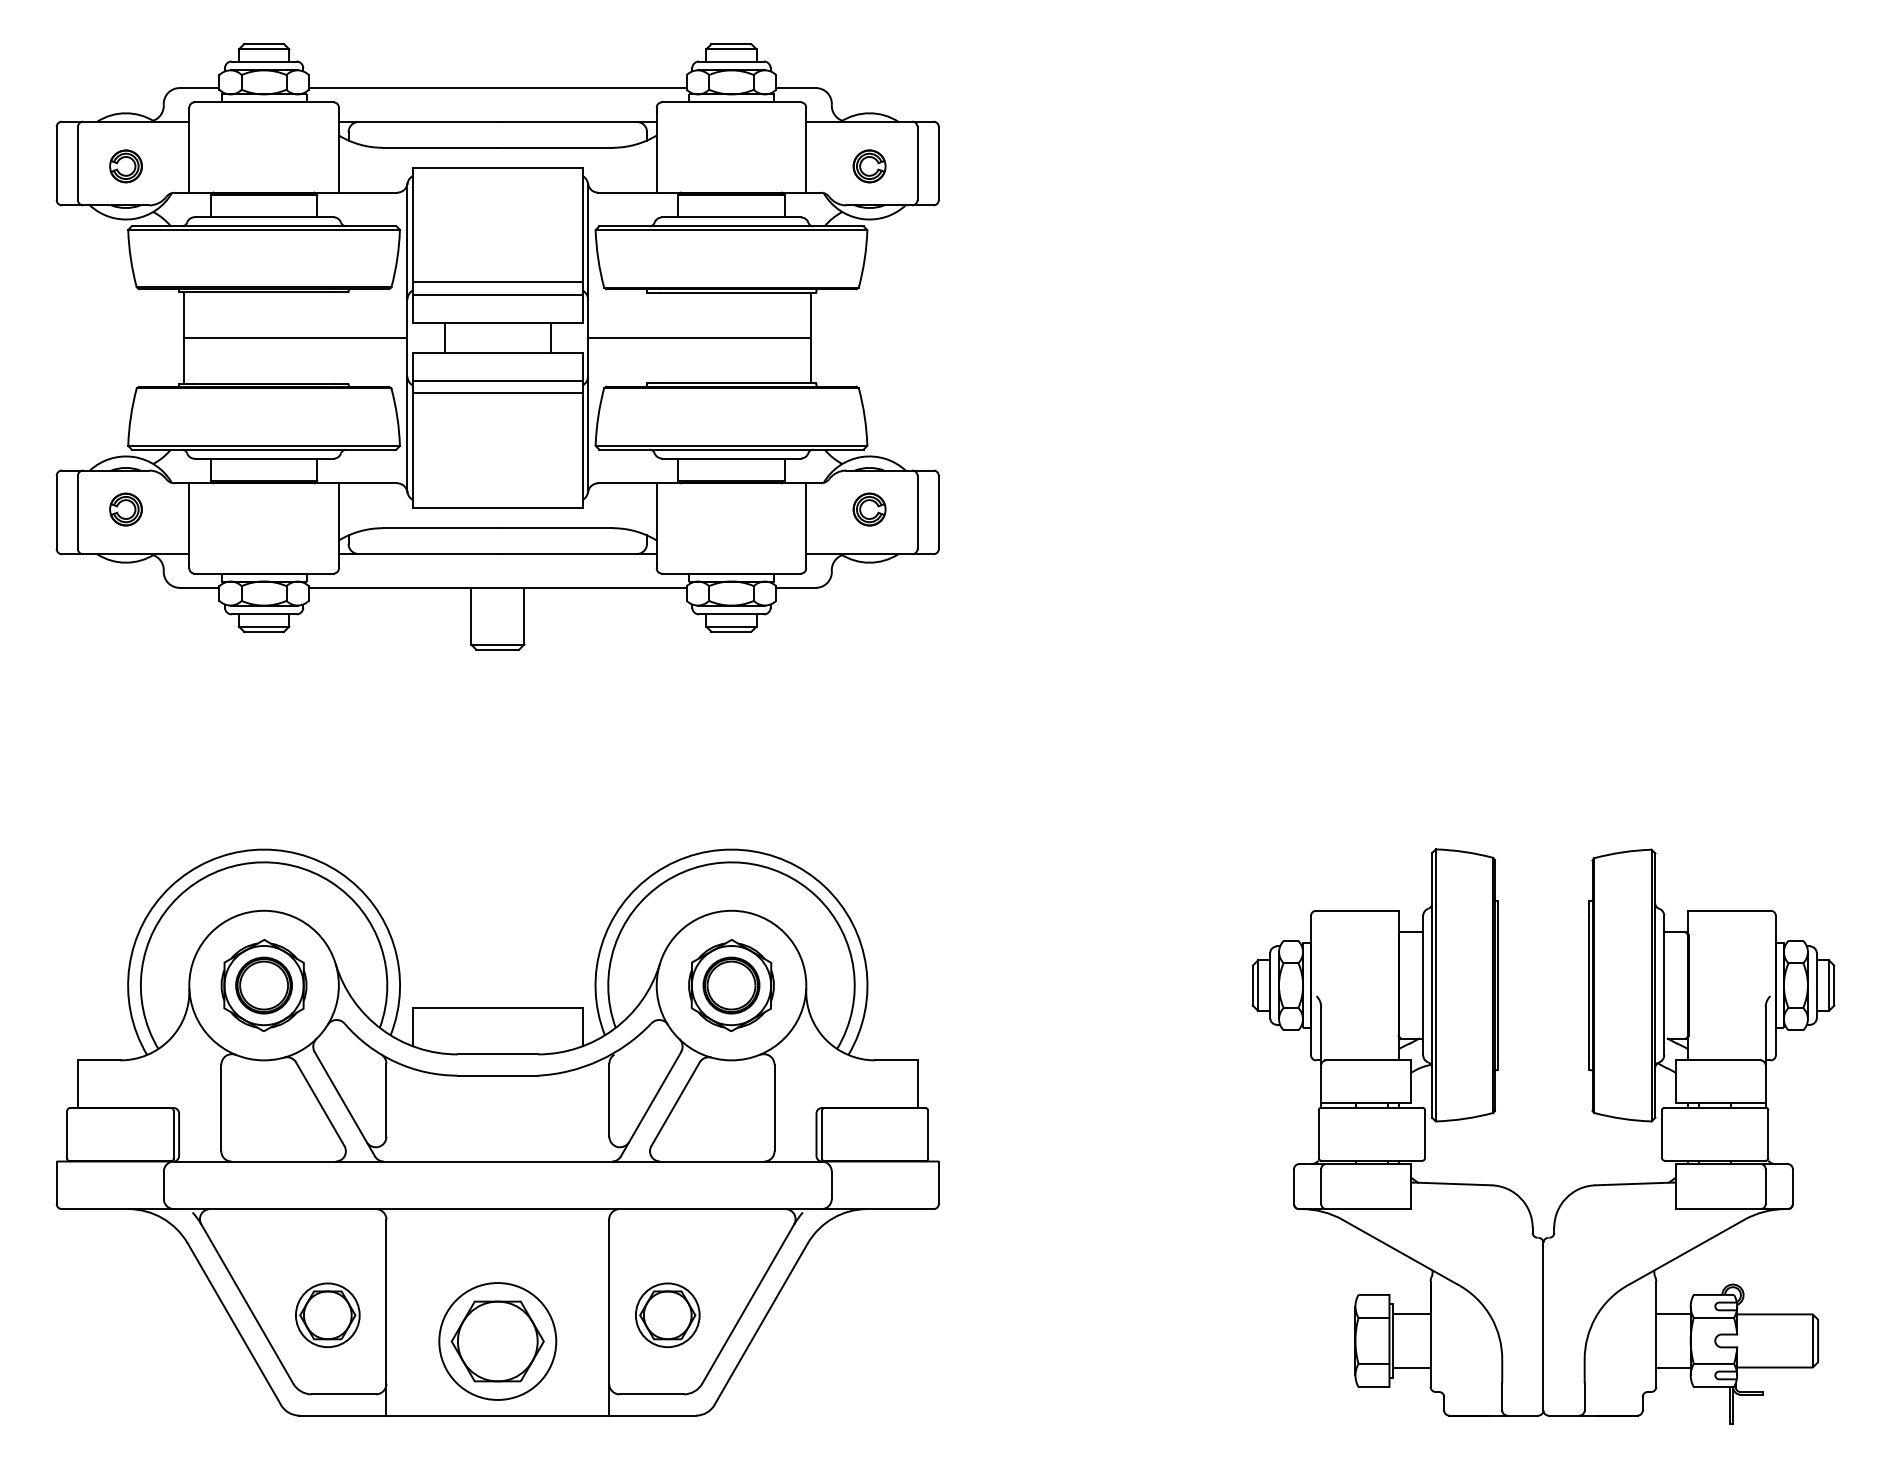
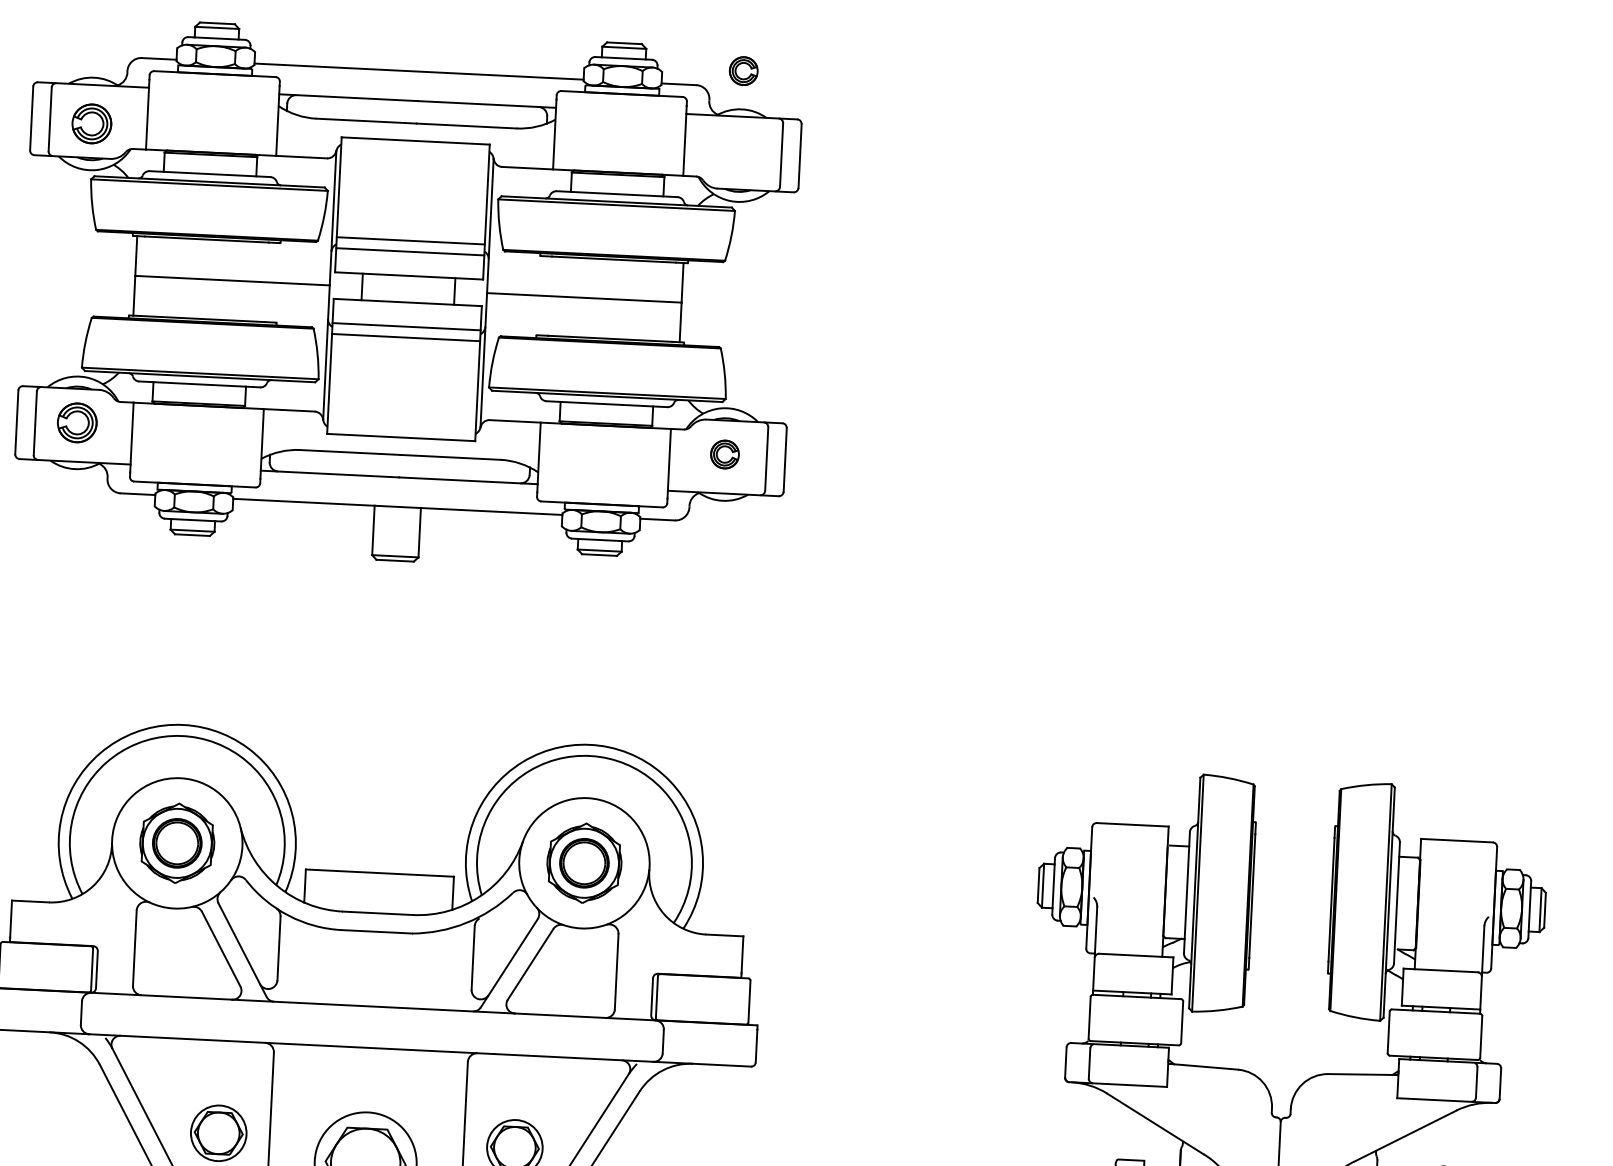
part: (125, 166) -> (91, 124), size x1.4
part: (869, 166) -> (743, 71), moved
part: (125, 509) -> (76, 422), size x1.4

